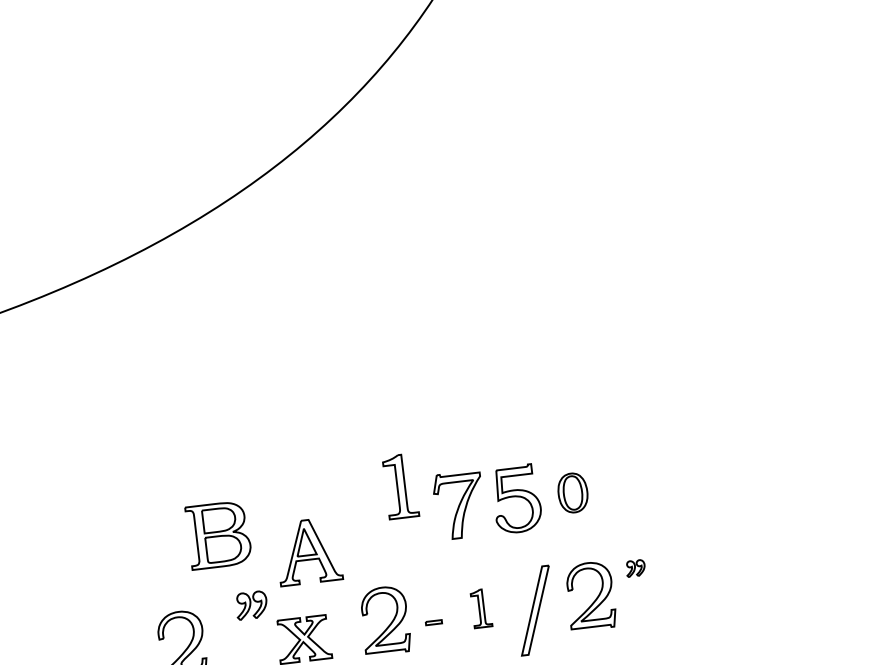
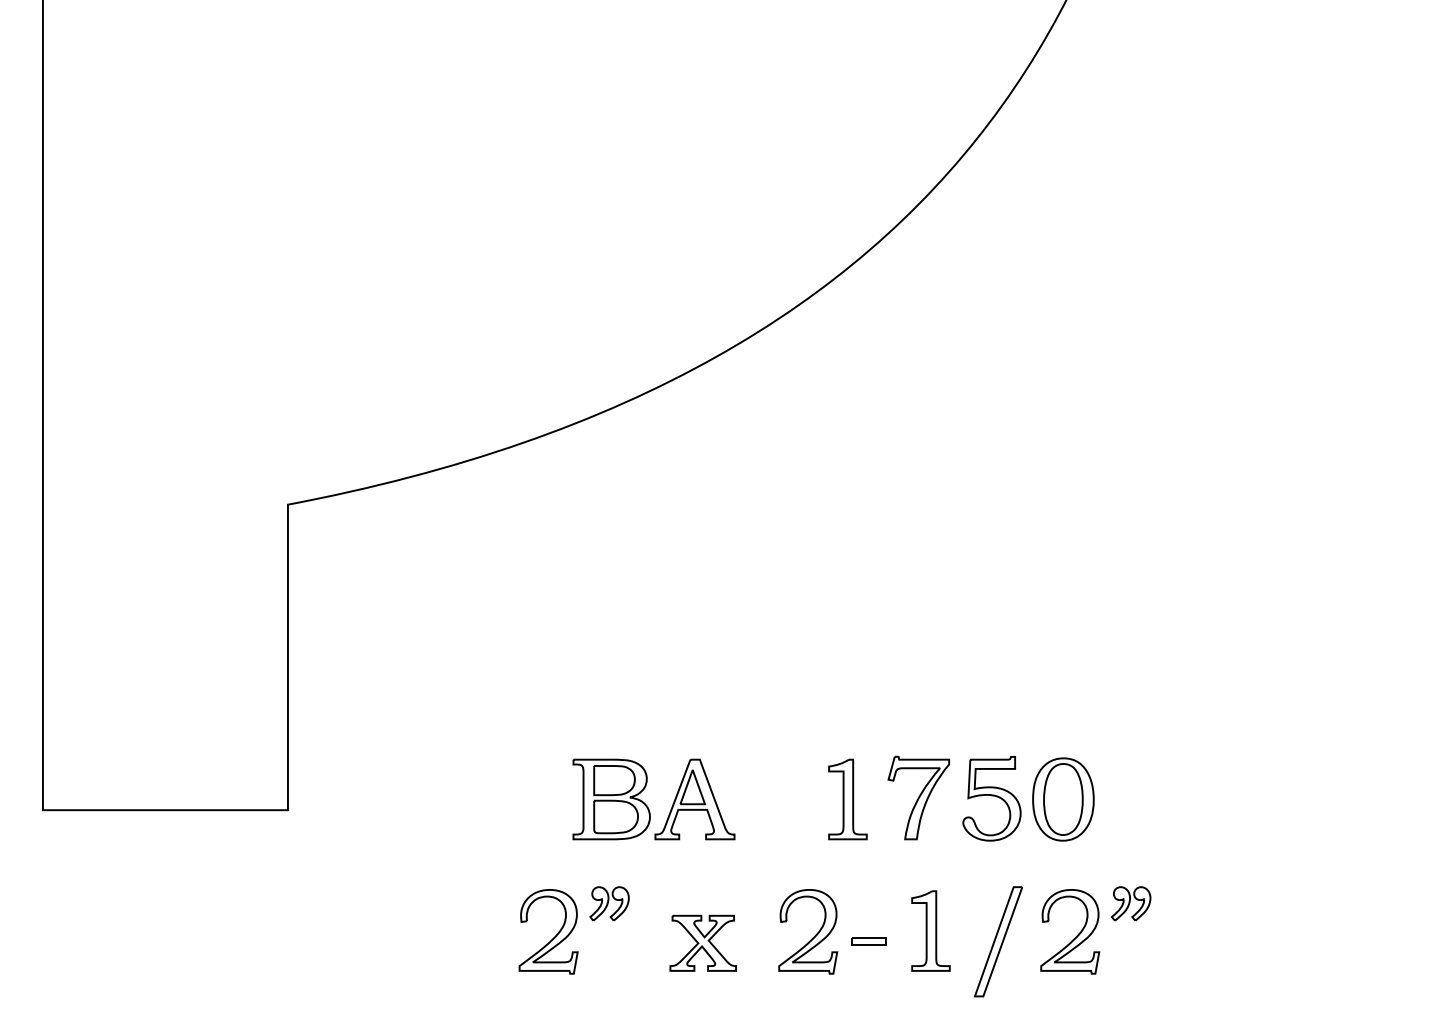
part: (400, 486) -> (847, 799), moved
part: (573, 492) -> (1063, 799), size x1.67
part: (308, 551) -> (694, 799), moved
part: (635, 568) -> (1130, 903), size x1.67
part: (251, 605) -> (609, 903), moved
part: (481, 608) -> (930, 930), size x1.67
part: (433, 622) -> (868, 941), size x1.67

